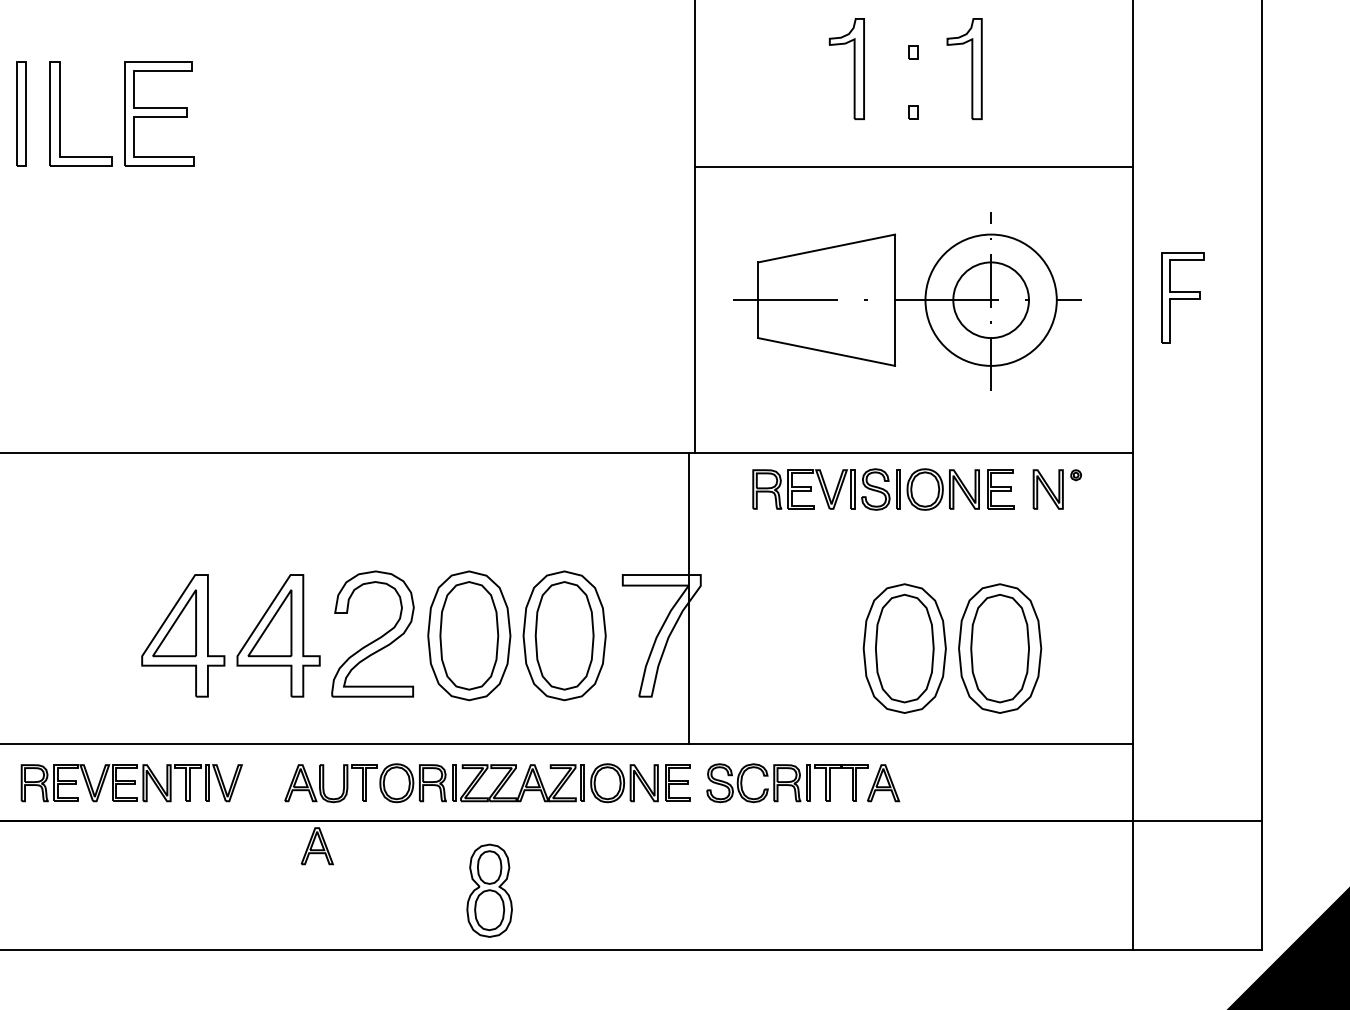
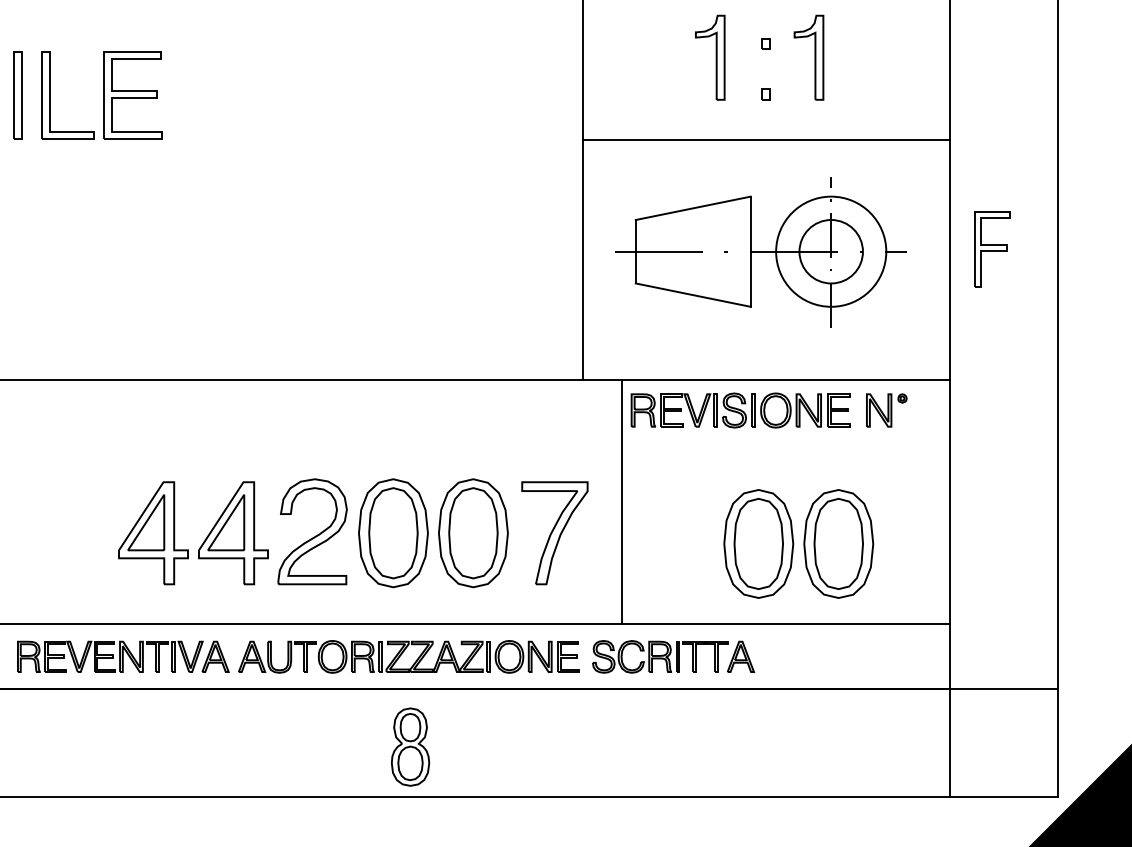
line: (689, 598) -> (621, 501), moved
part: (316, 846) -> (214, 657), moved

